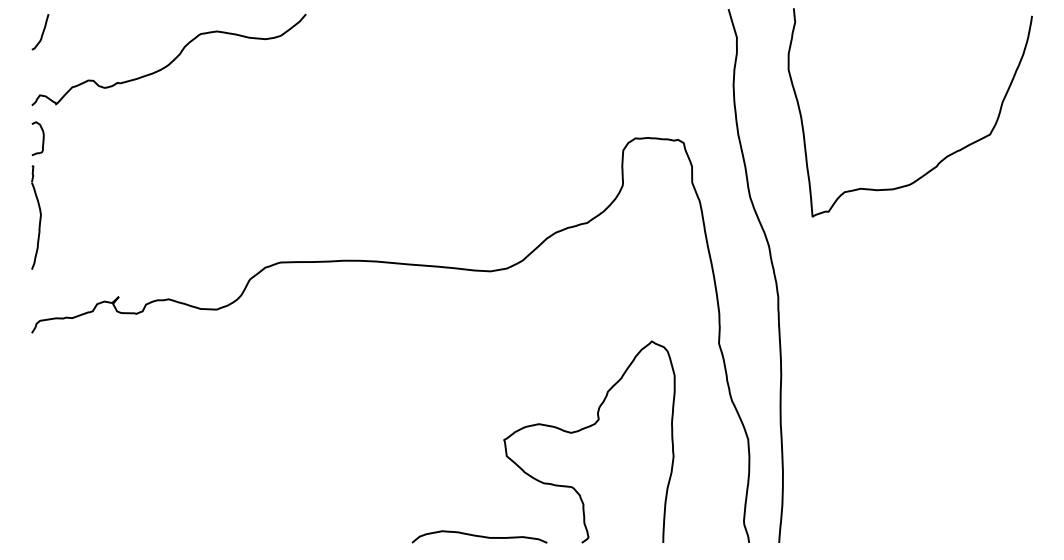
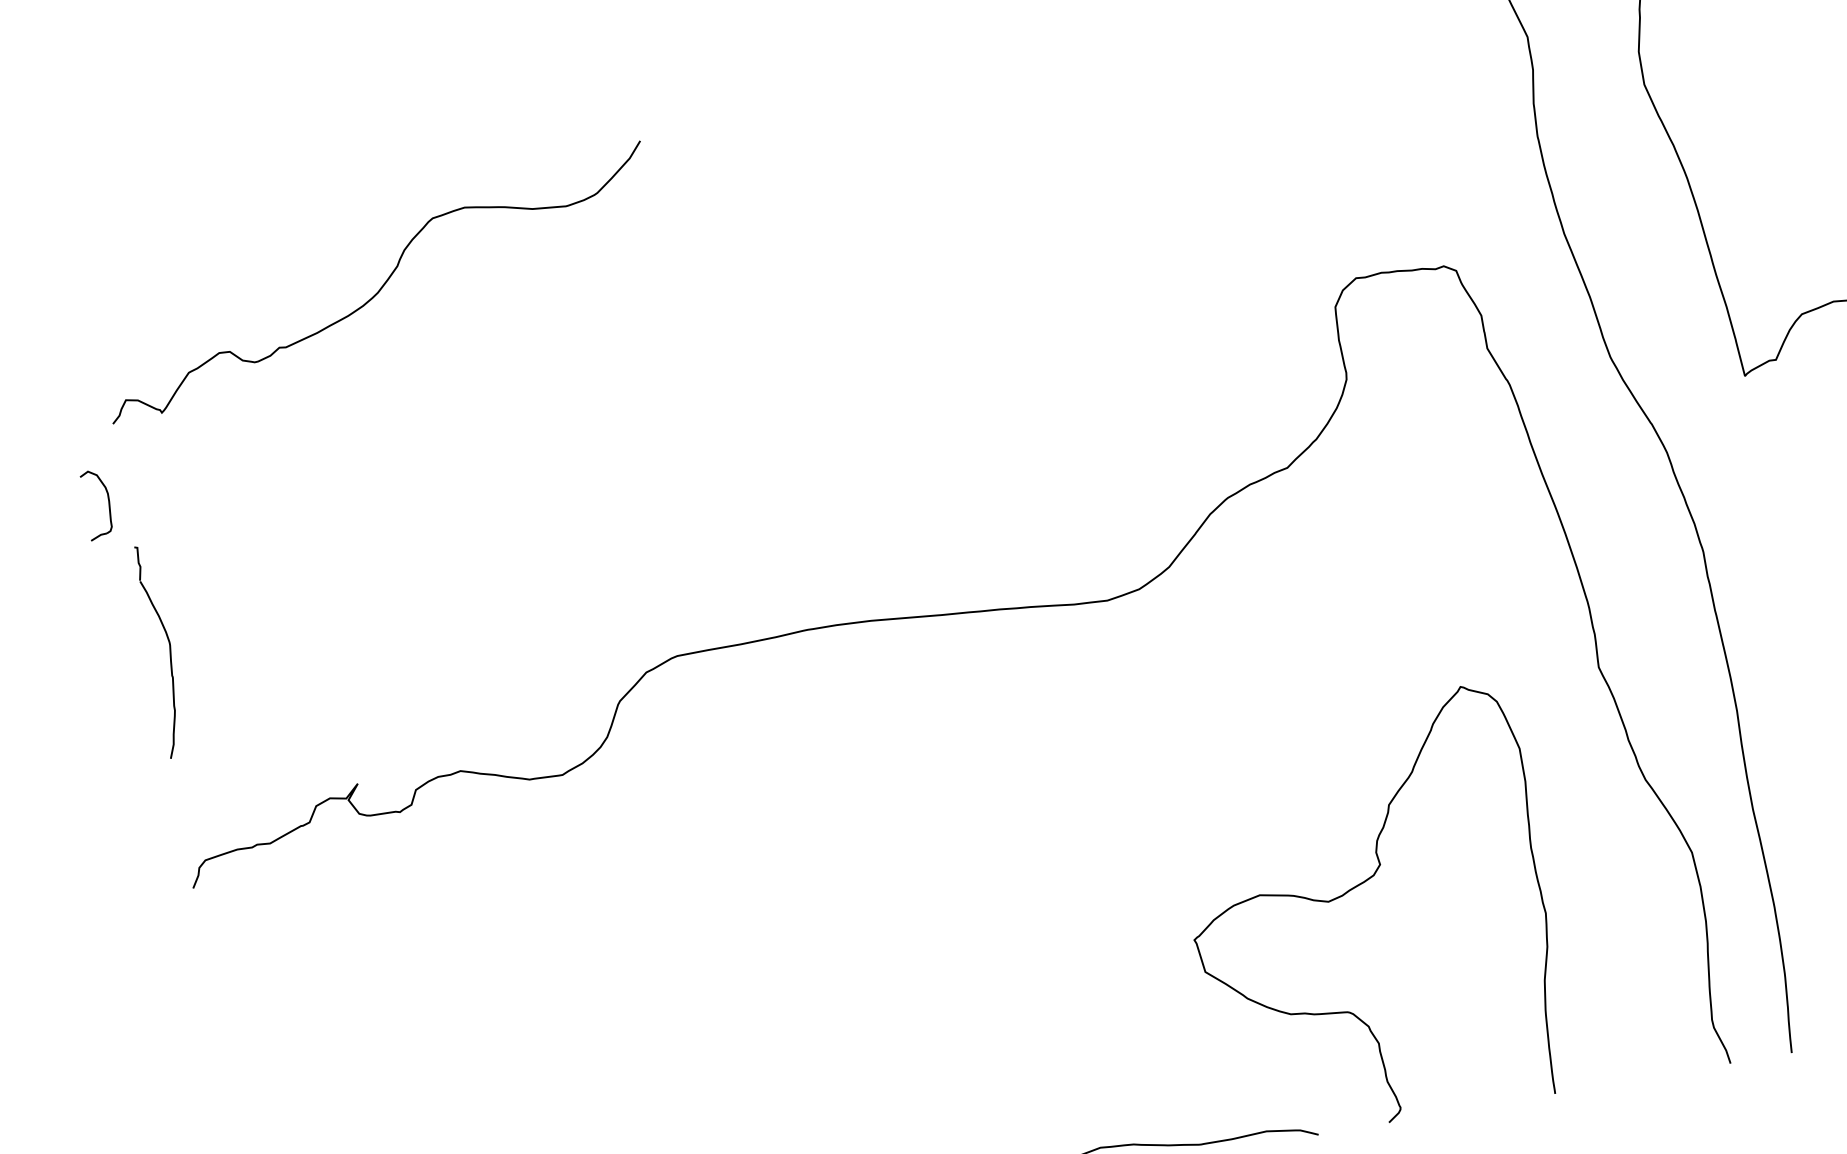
curve: (42, 32) -> (108, 271), removed
part: (37, 138) -> (96, 504), moved

